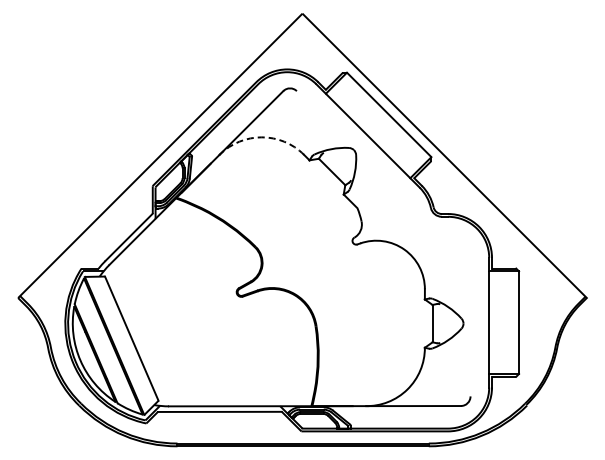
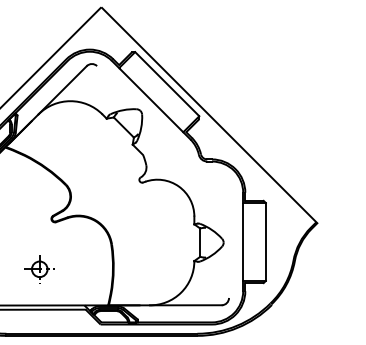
arc: (261, 137) -> (70, 101), dashed -> solid
part: (221, 358) -> (39, 269), added

